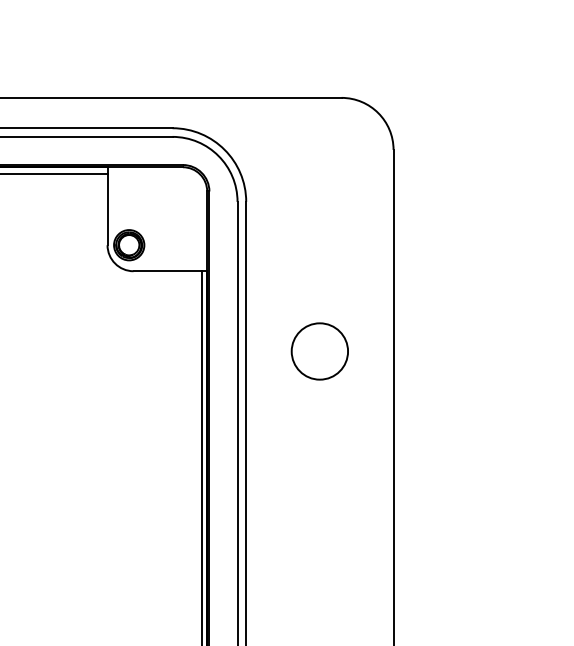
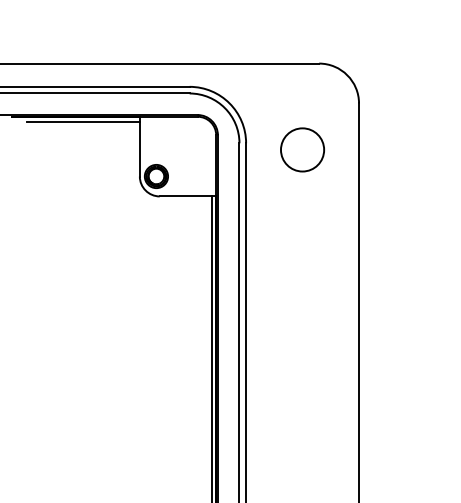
circle: (319, 350) -> (302, 149), moved

